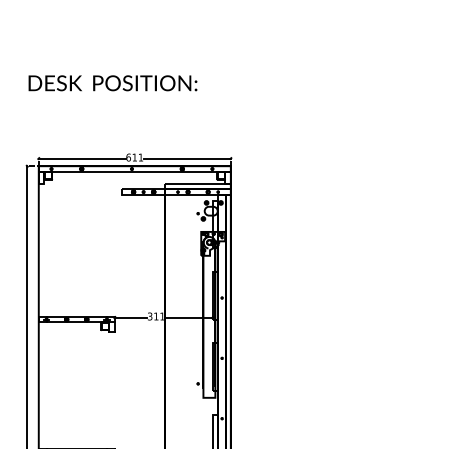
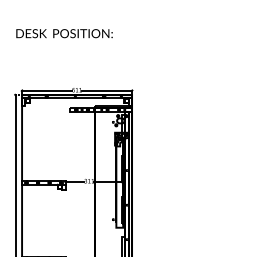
text: (112, 83) -> (64, 33), moved

